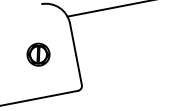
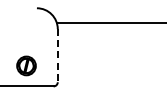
part: (38, 54) -> (26, 65), moved
line: (75, 54) -> (57, 55), solid -> dashed

